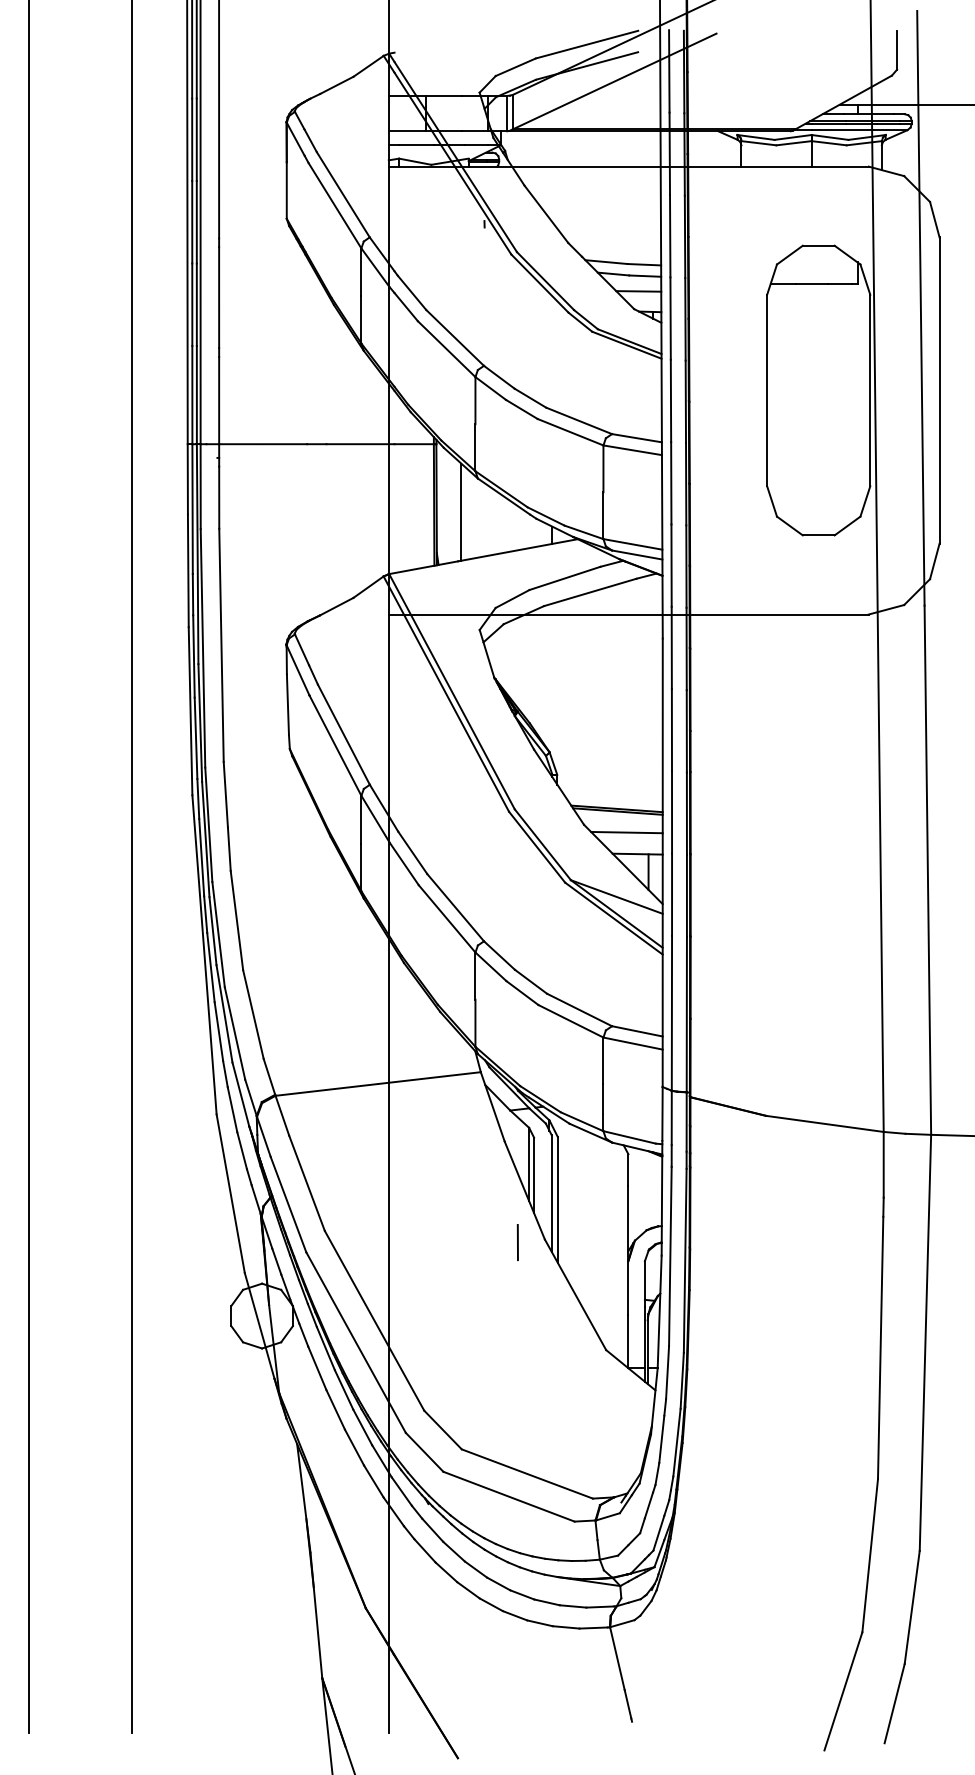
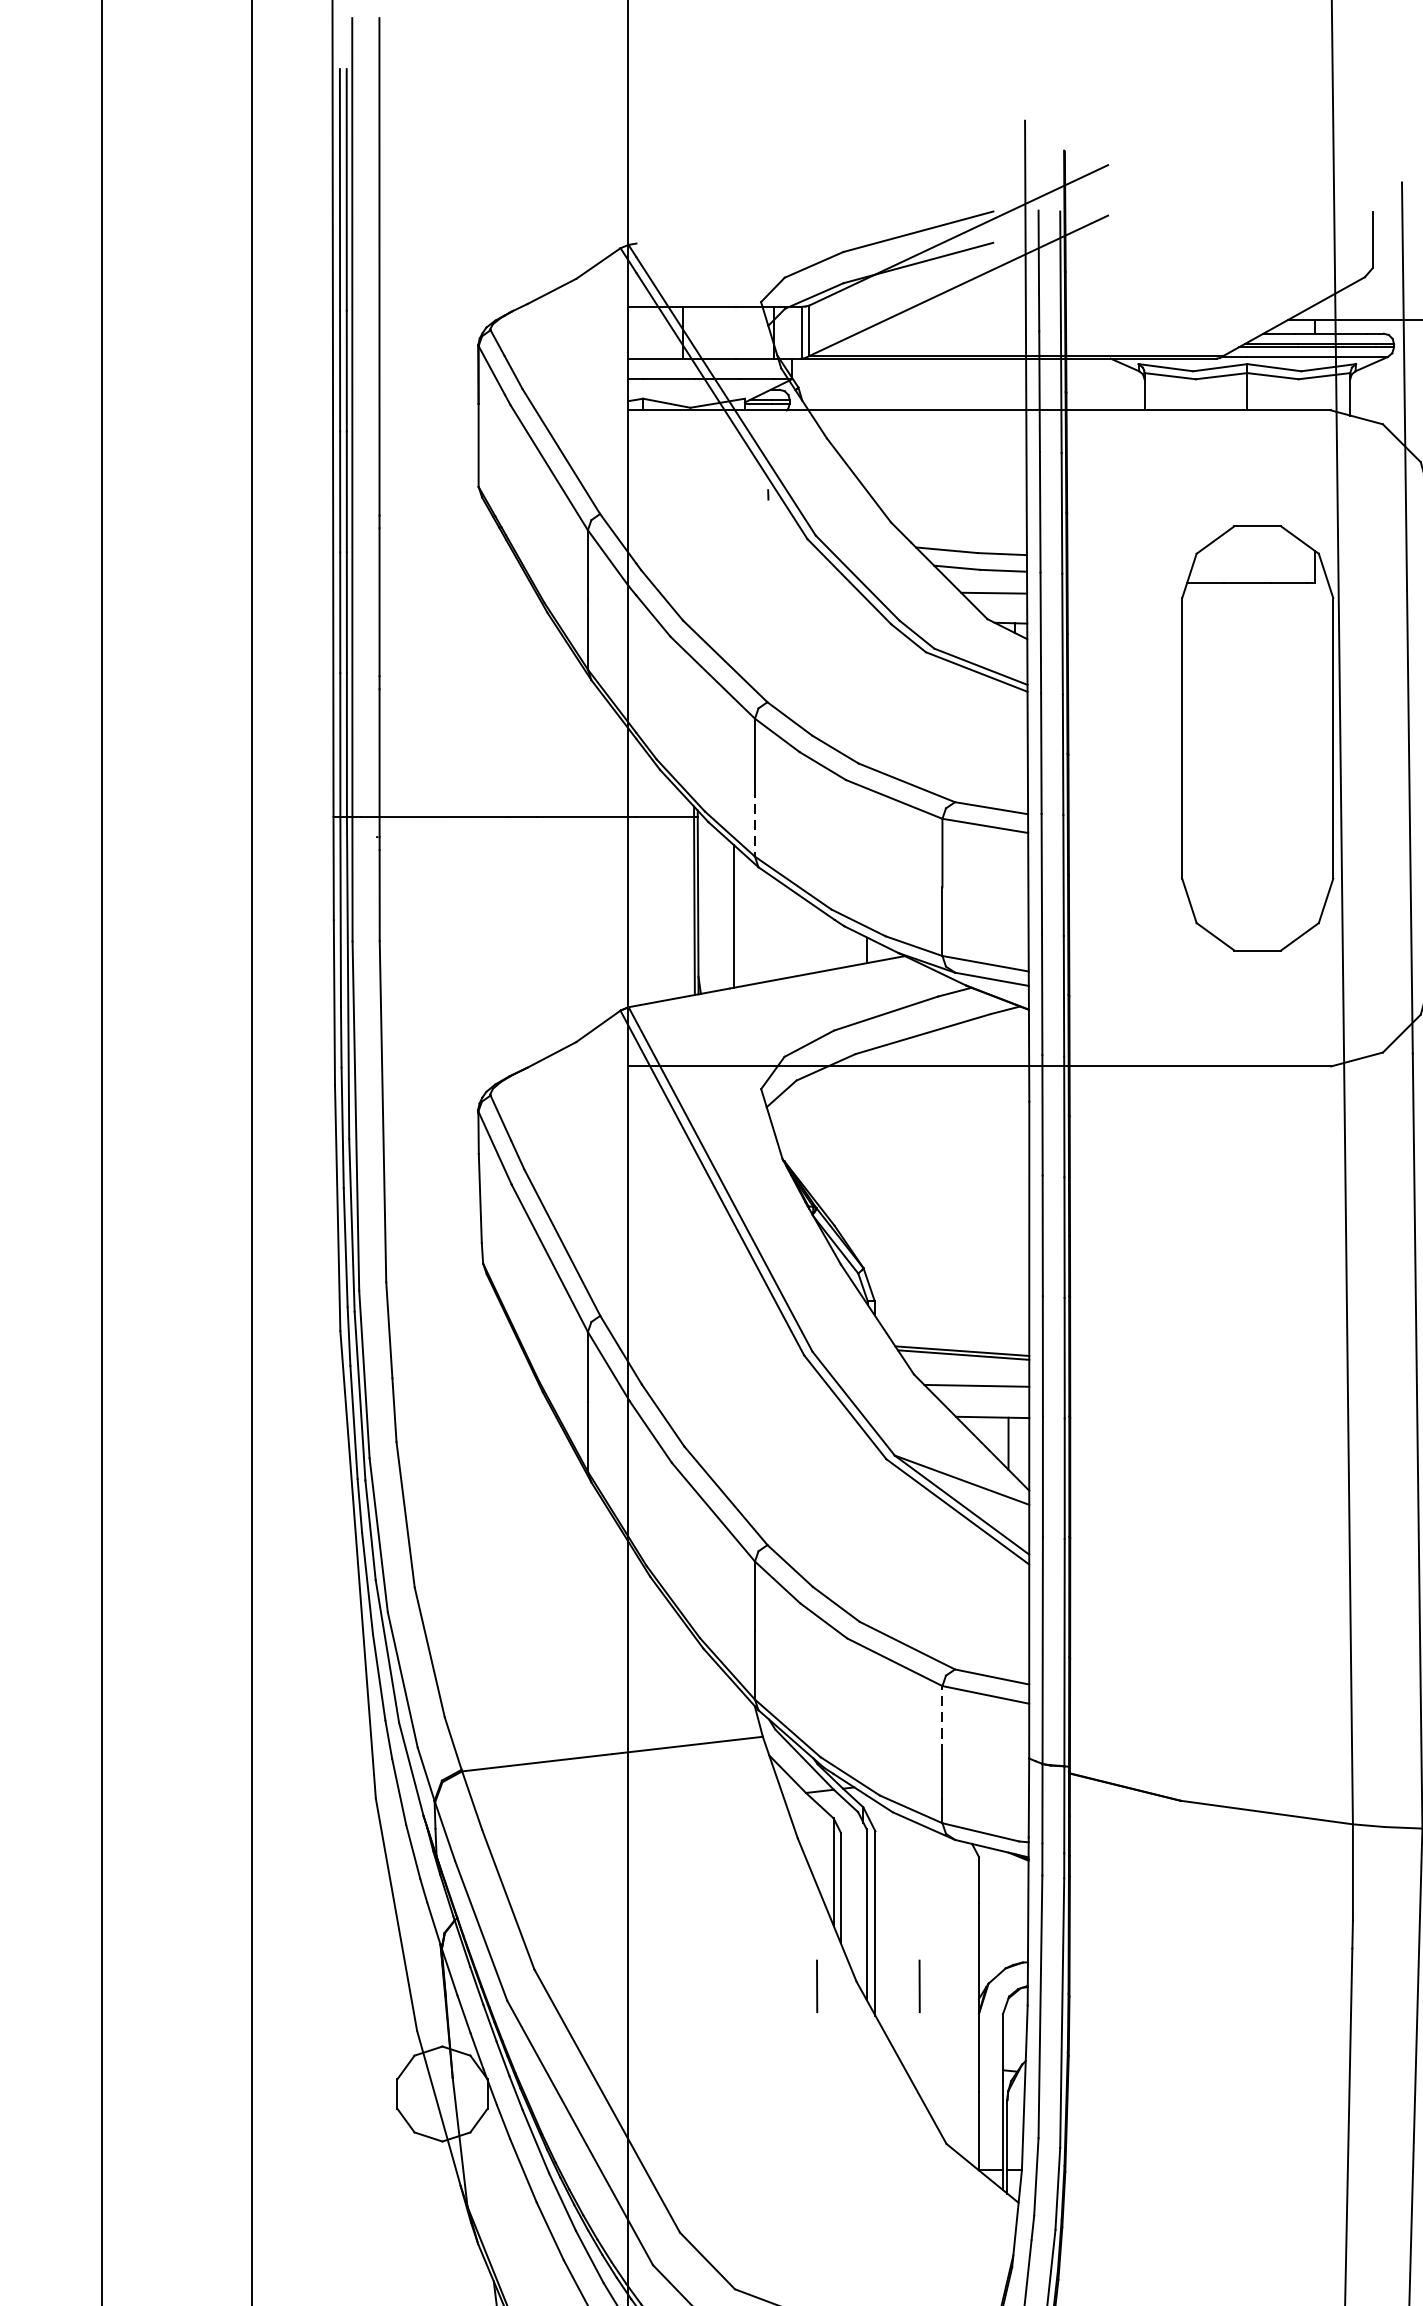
line: (475, 447) -> (755, 821), solid -> dashed
line: (603, 1060) -> (942, 1719), solid -> dashed
line: (587, 1242) -> (919, 1986), added

